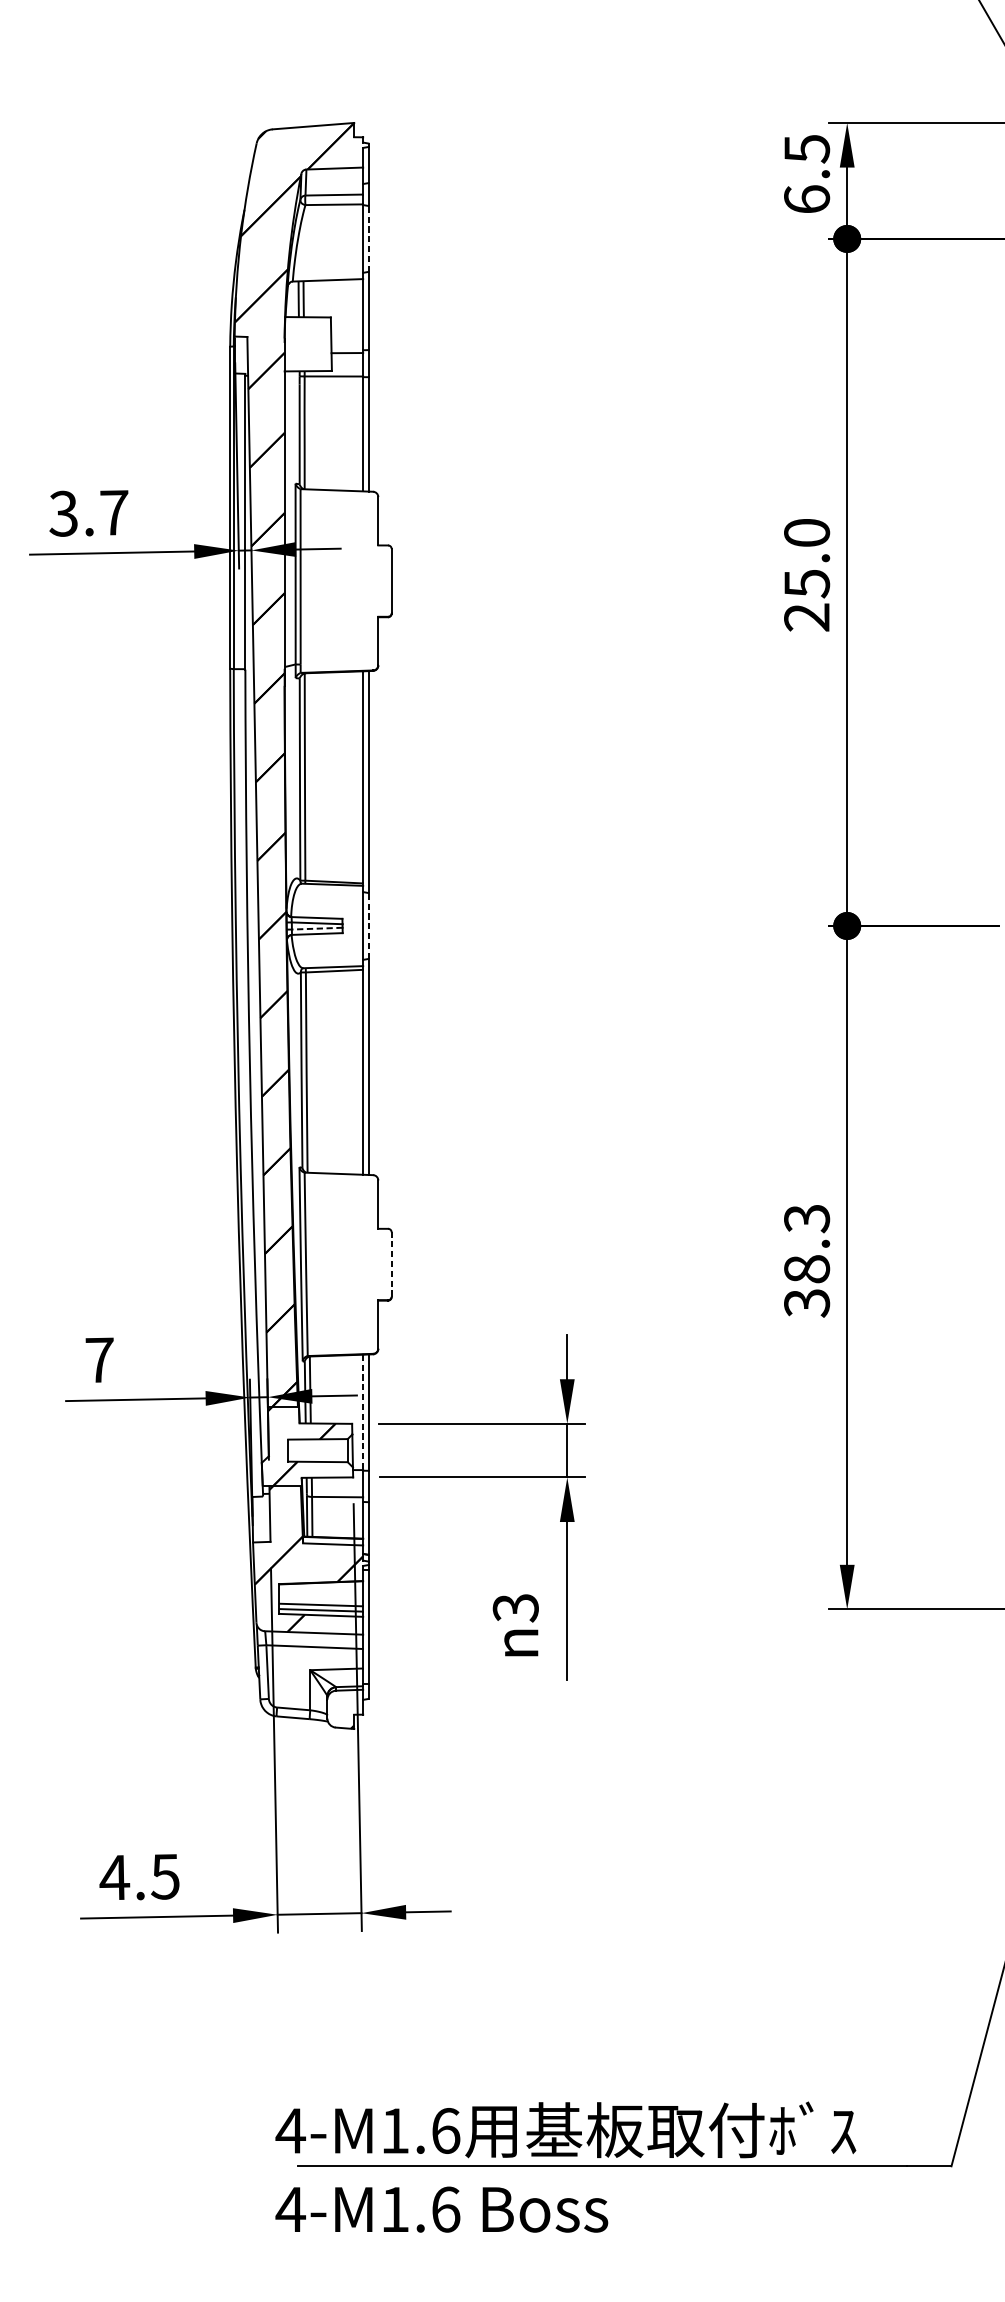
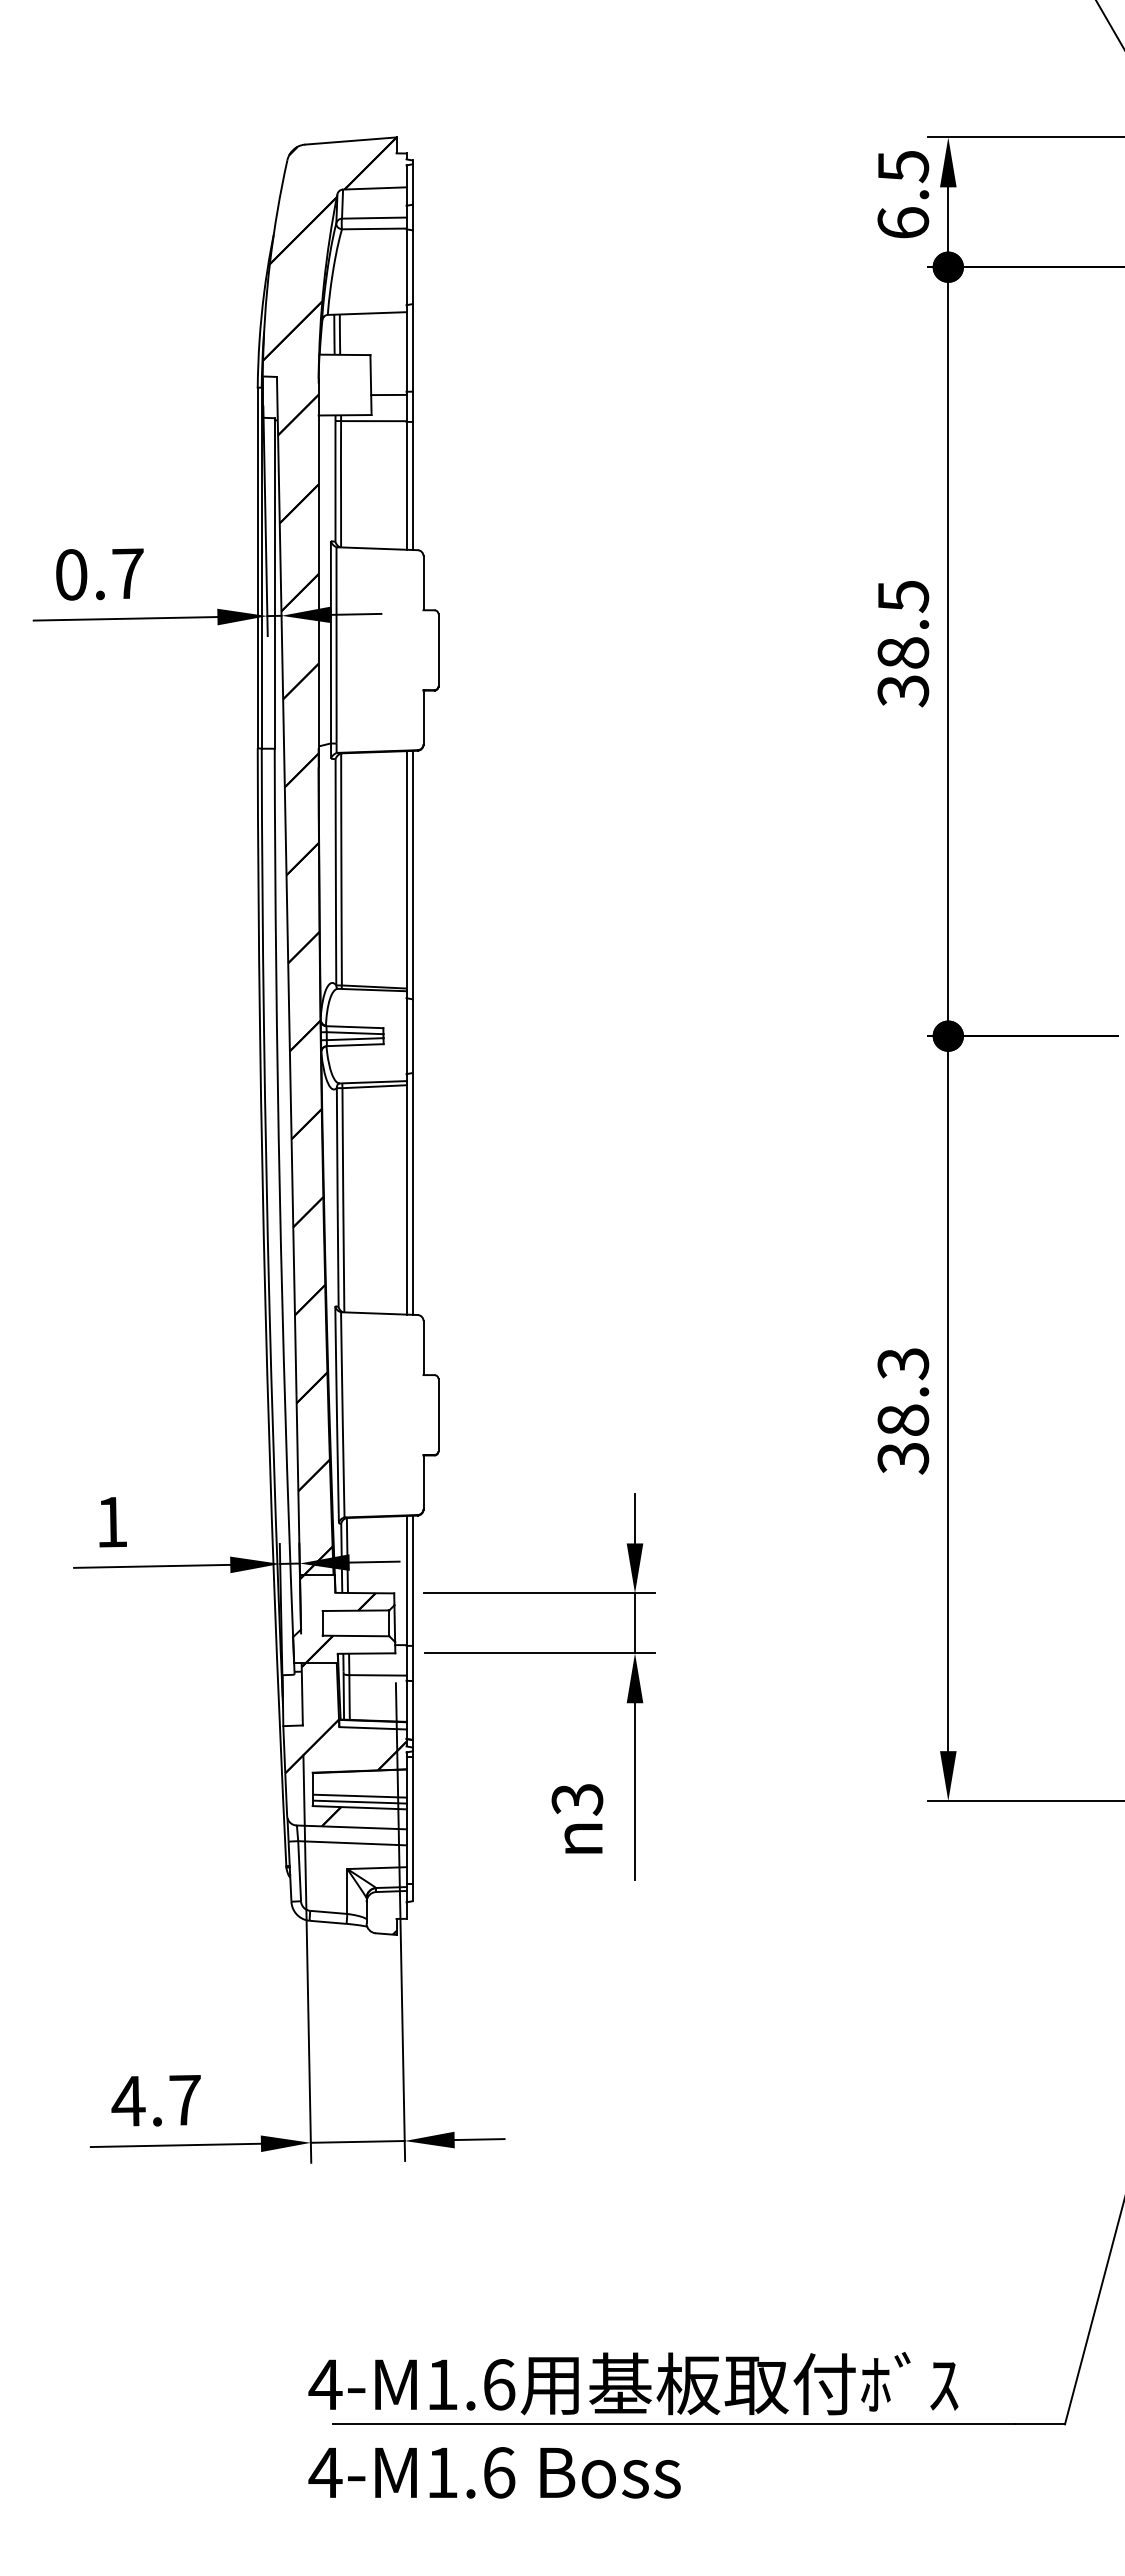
line: (368, 239) -> (412, 267), dashed -> solid
text: (63, 513) -> (71, 574), 3.7 -> 0.7
text: (807, 575) -> (903, 643), 25.0 -> 38.5
line: (368, 926) -> (412, 1036), dashed -> solid
line: (316, 928) -> (354, 1039), dashed -> solid
line: (391, 1264) -> (438, 1415), dashed -> solid
text: (99, 1360) -> (111, 1522), 7 -> 1
line: (363, 1412) -> (406, 1580), dashed -> solid
text: (164, 1876) -> (184, 2100), 4.5 -> 4.7

